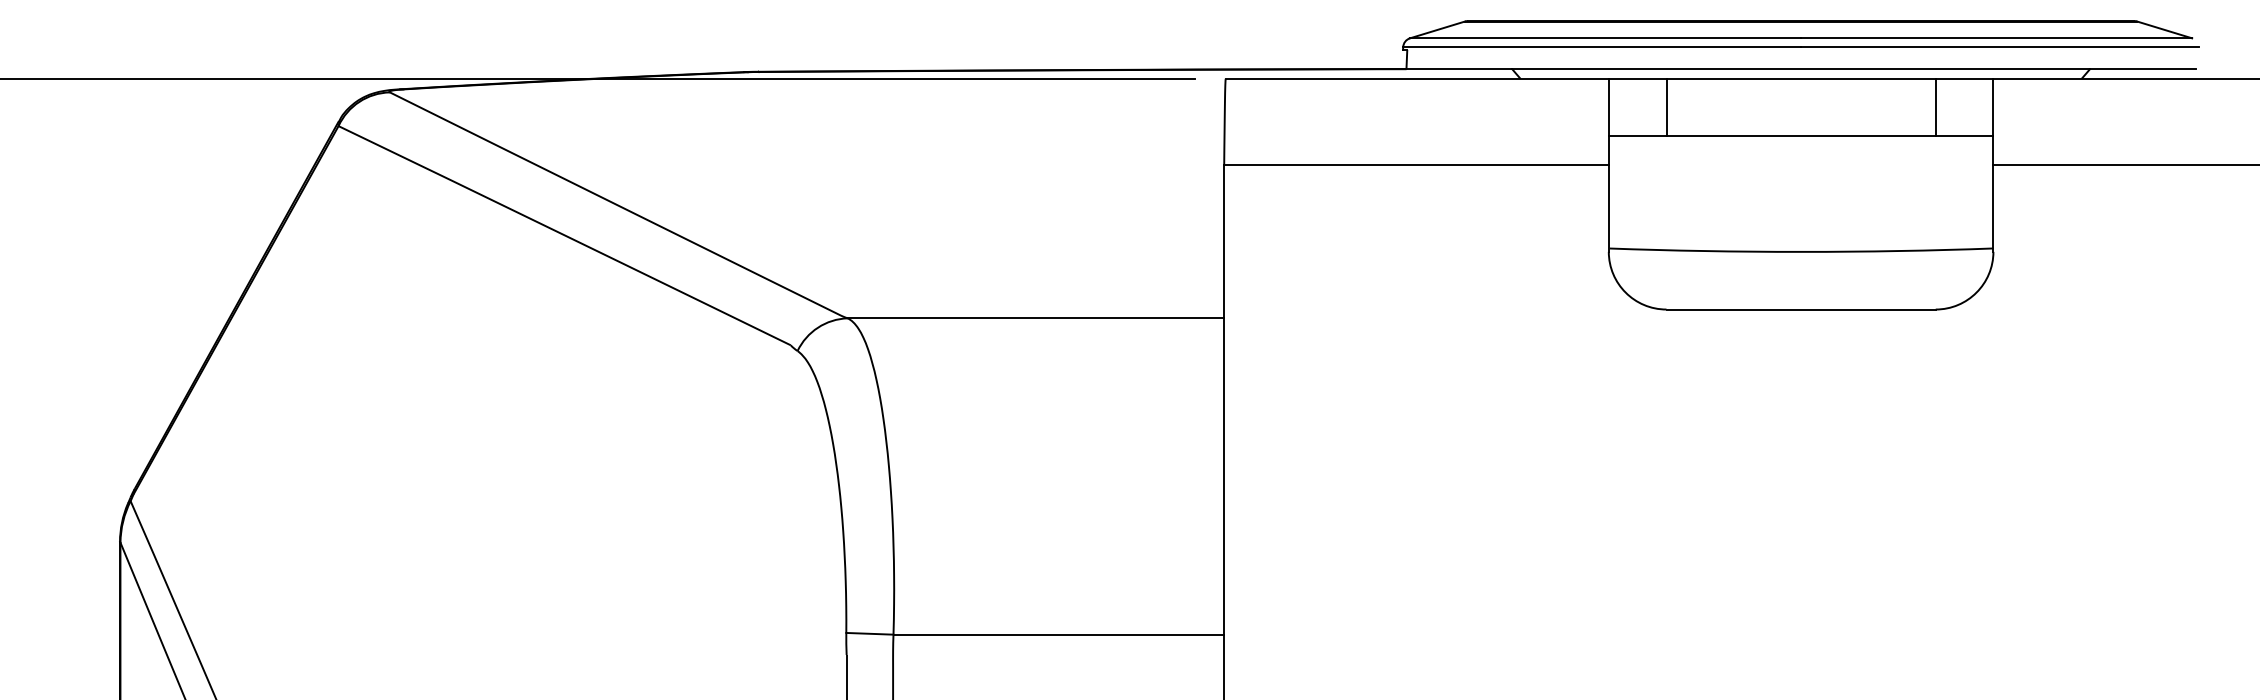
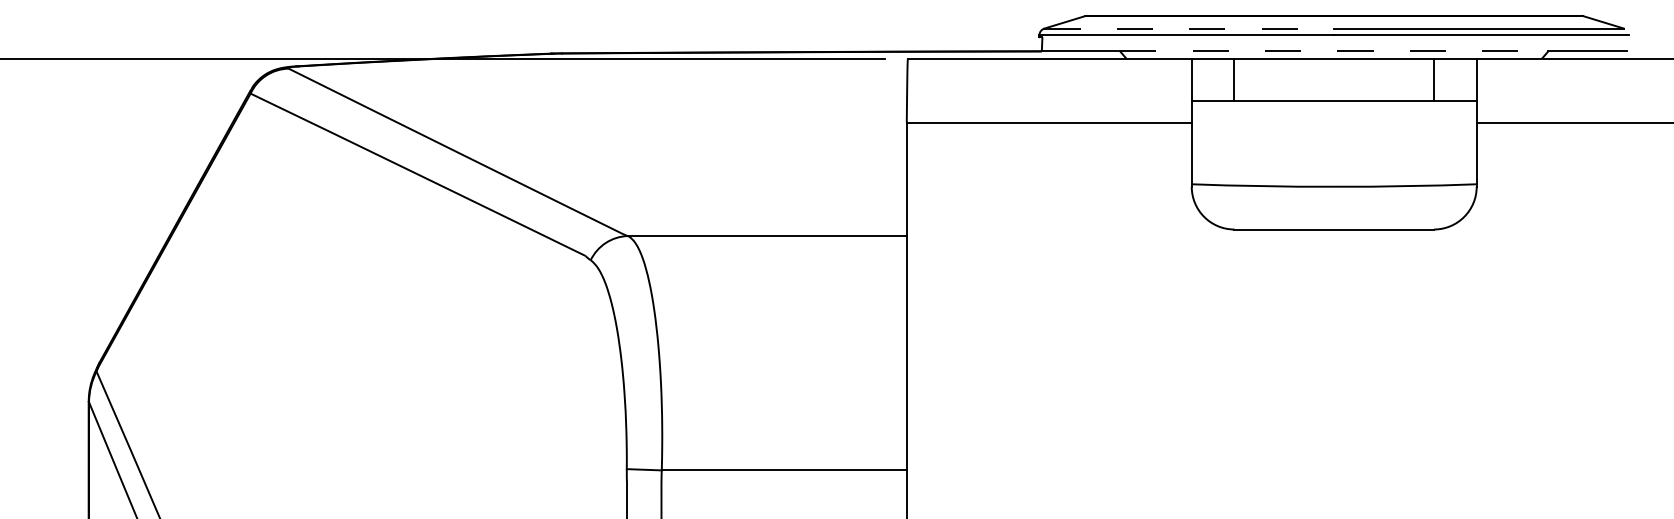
line: (1605, 38) -> (1189, 28), solid -> dashed
line: (1801, 69) -> (1334, 51), solid -> dashed

